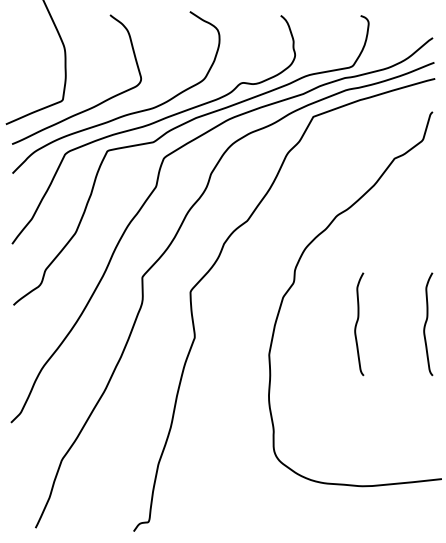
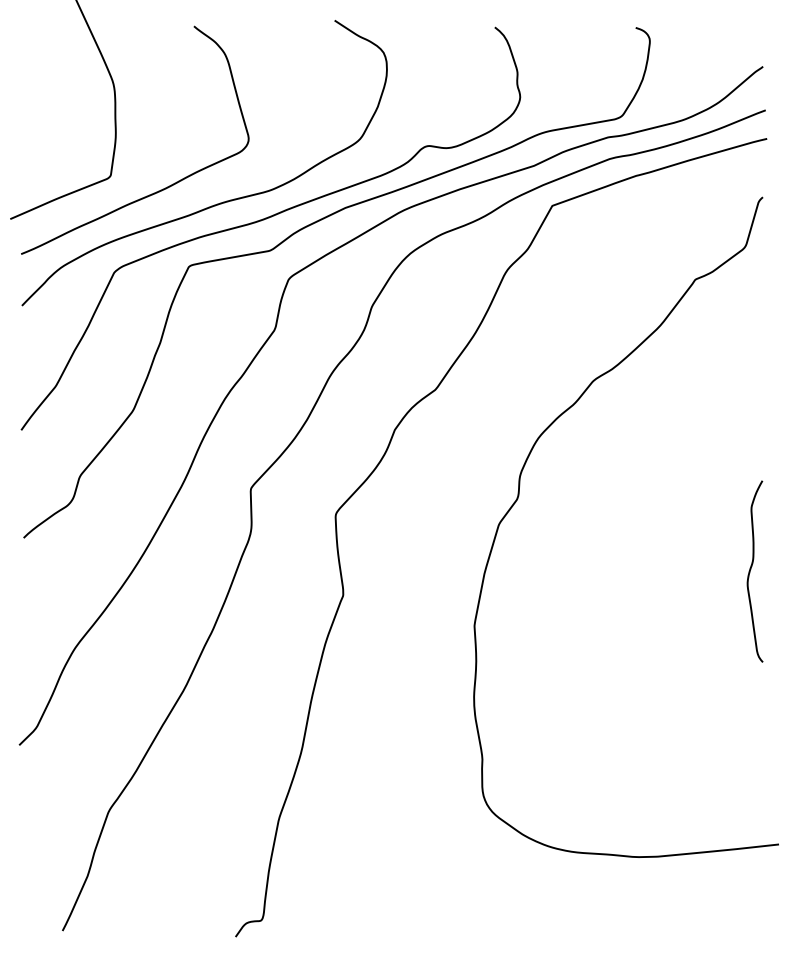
curve: (357, 324) -> (630, 571), removed

